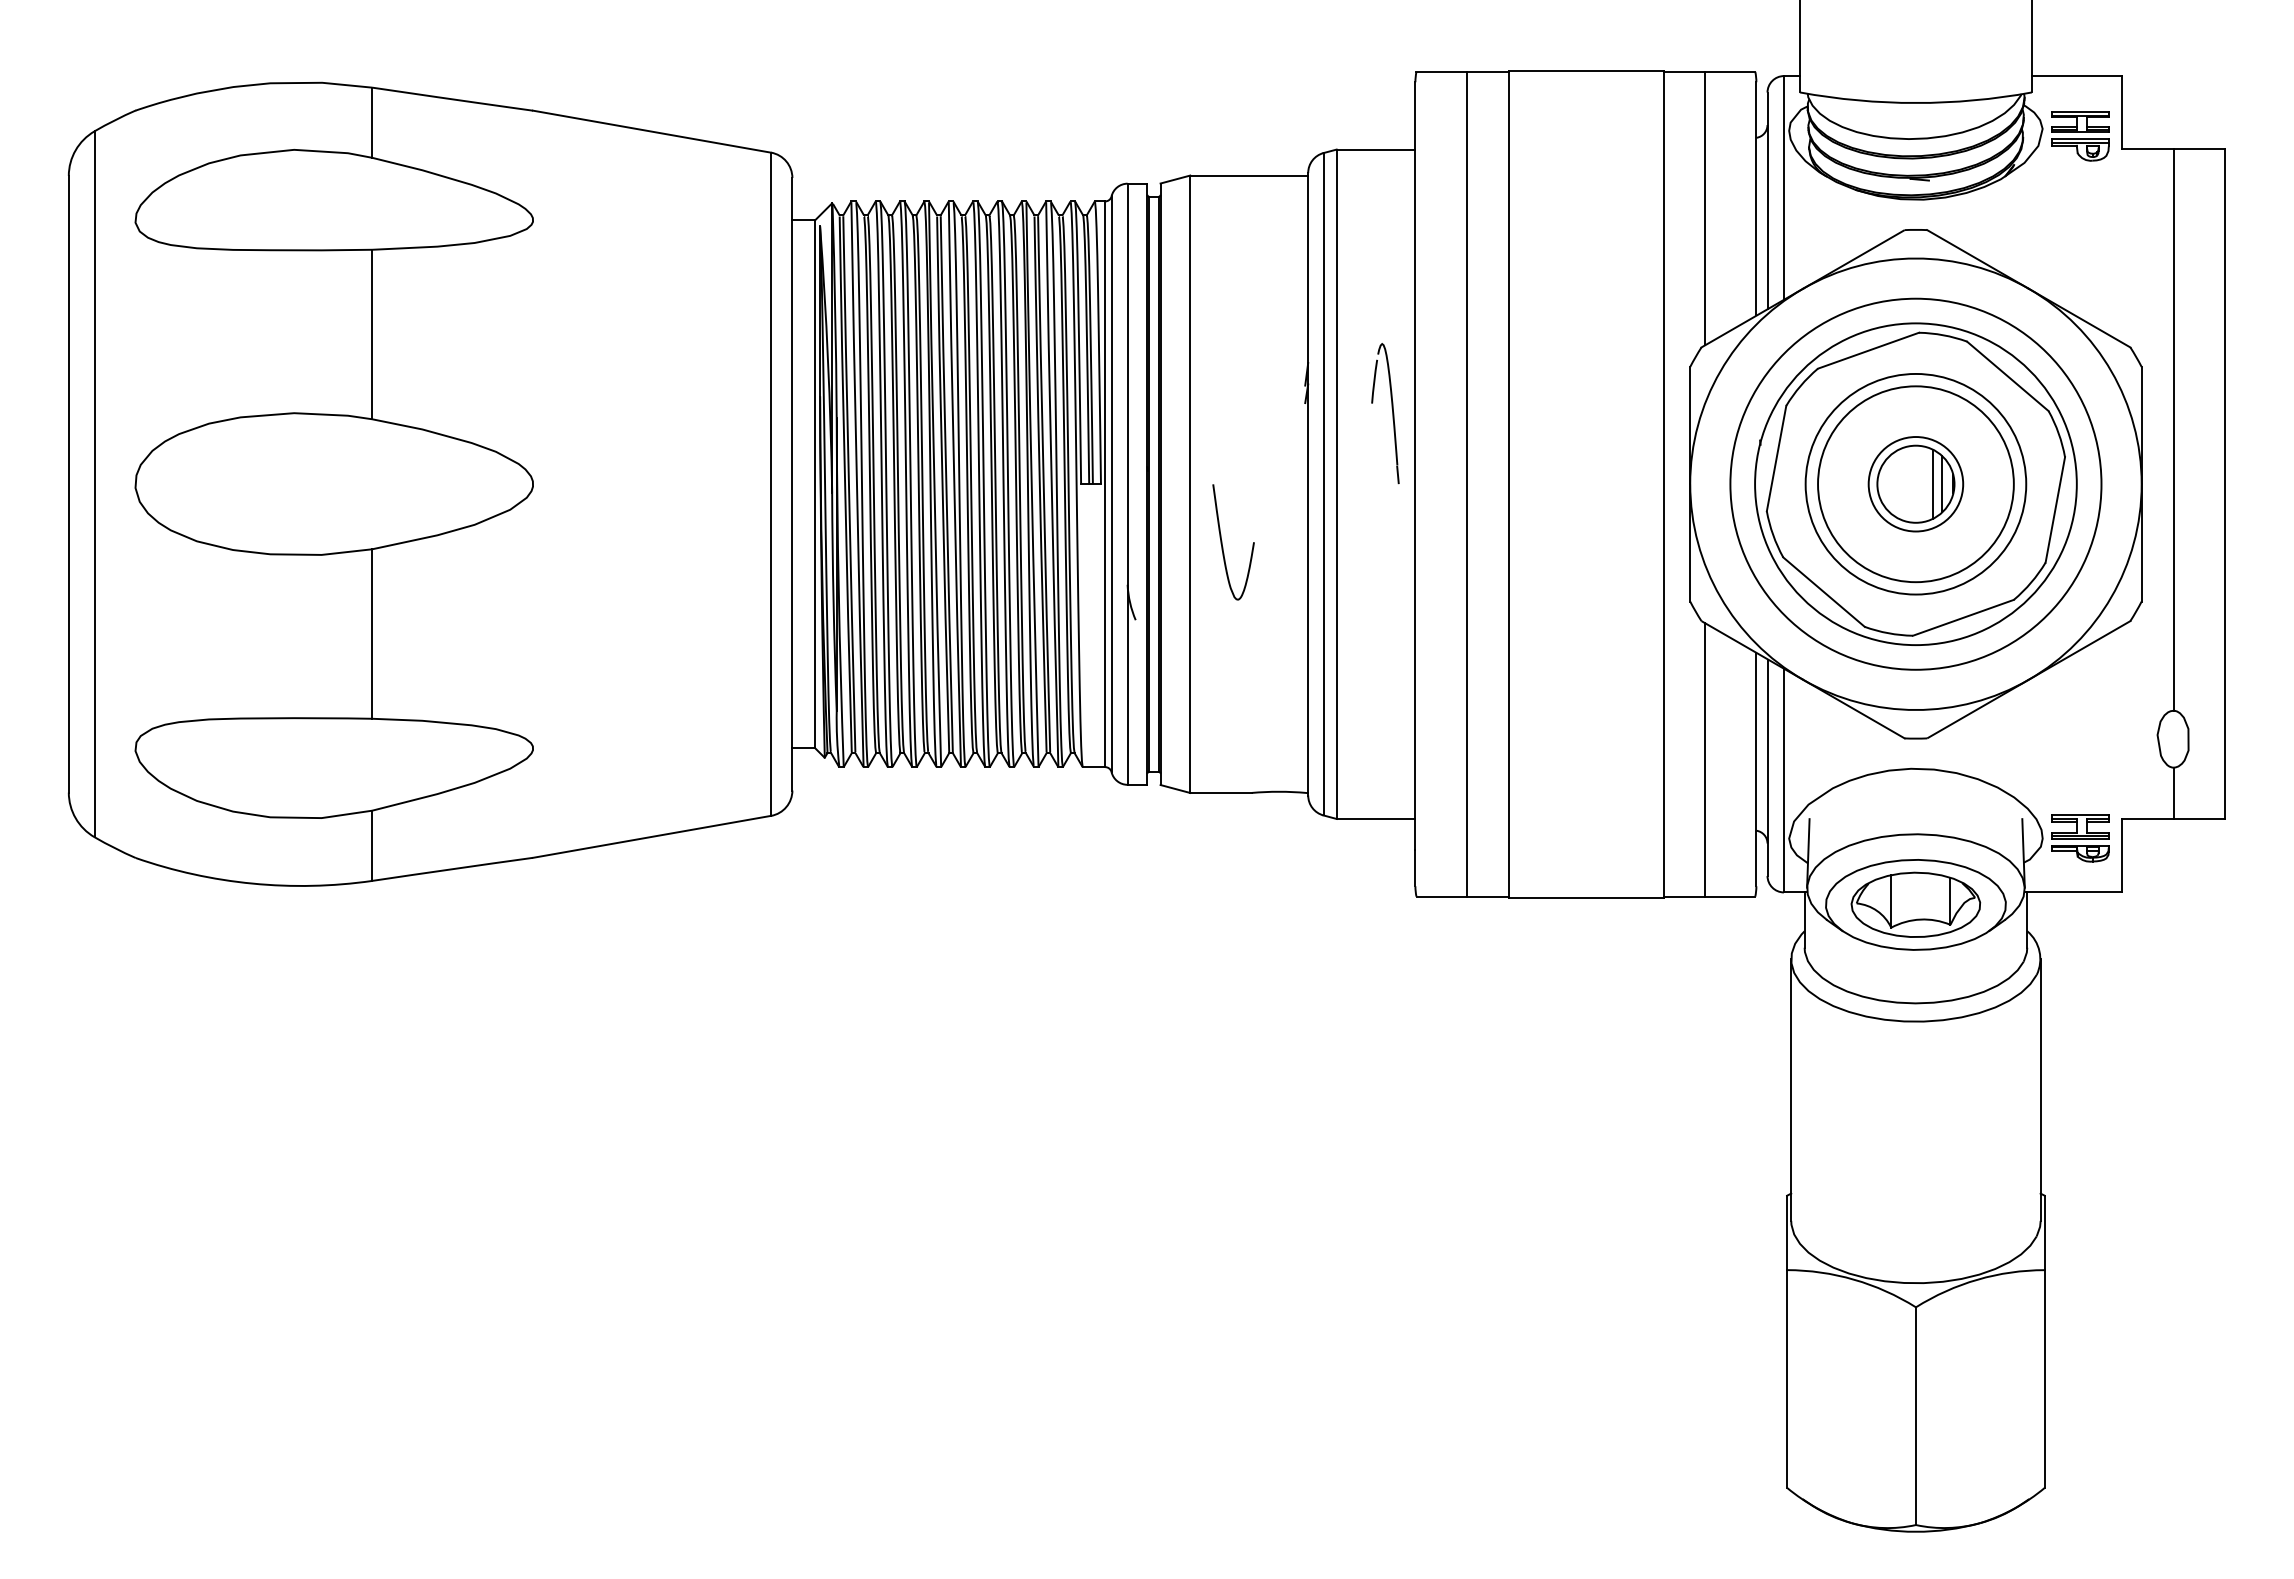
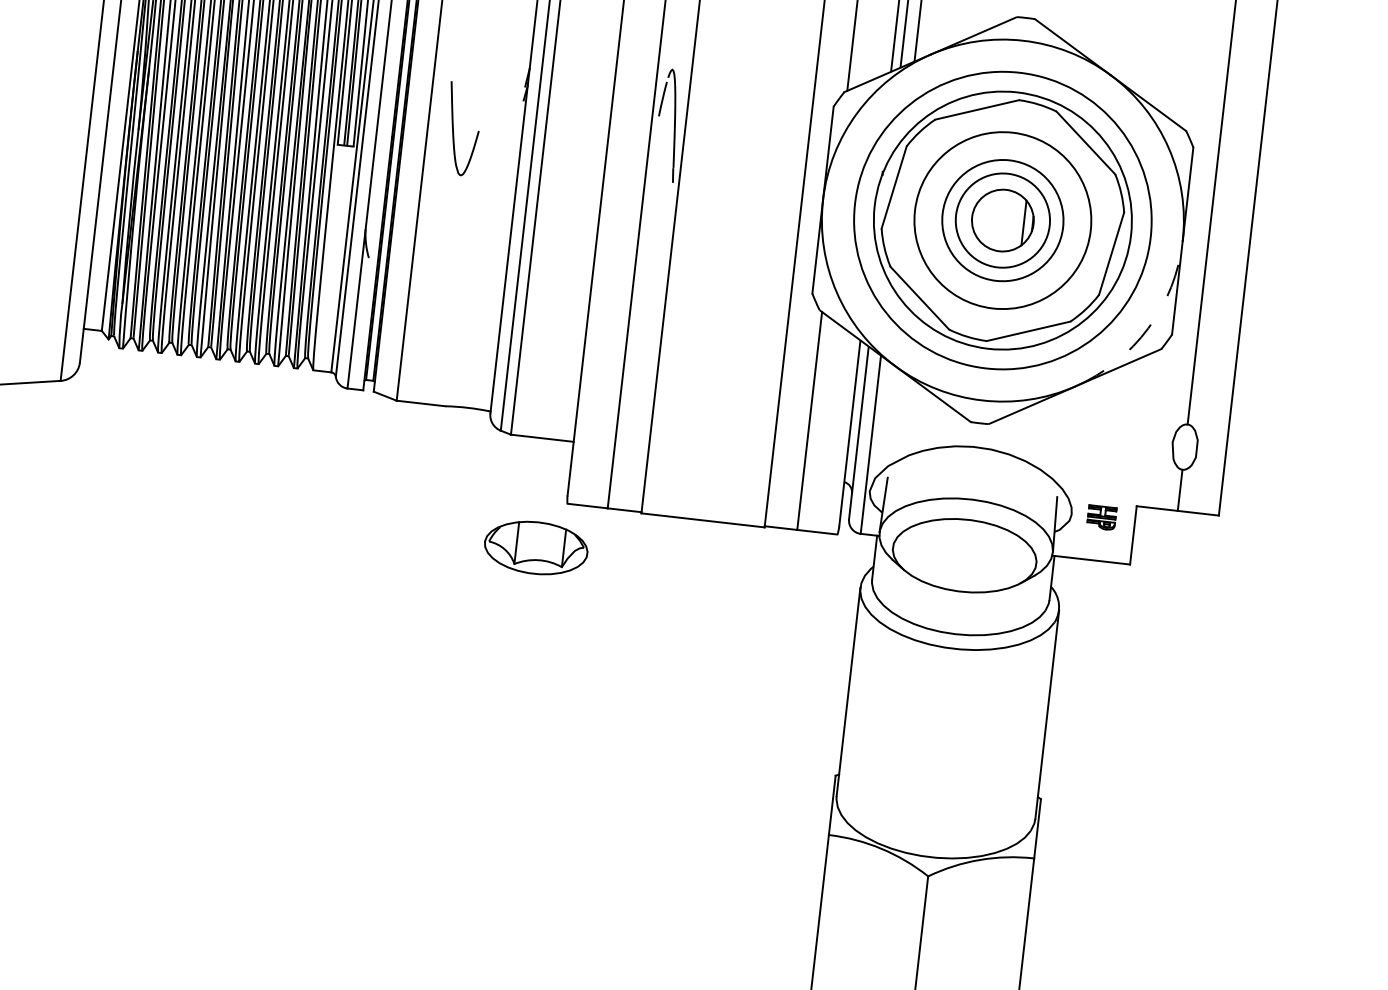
part: (1392, 413) -> (674, 126), moved
line: (1932, 483) -> (1016, 221), removed
circle: (1915, 484) -> (1002, 220), size x0.6
circle: (1915, 484) -> (1002, 220), size x1.6
curve: (1222, 542) -> (453, 128), moved
arc: (2111, 597) -> (1148, 328), solid -> dashed
part: (2080, 838) -> (1101, 517), size x0.6
part: (1915, 904) -> (535, 547), moved

